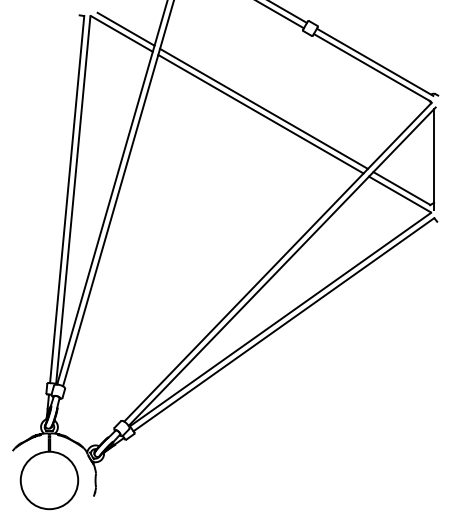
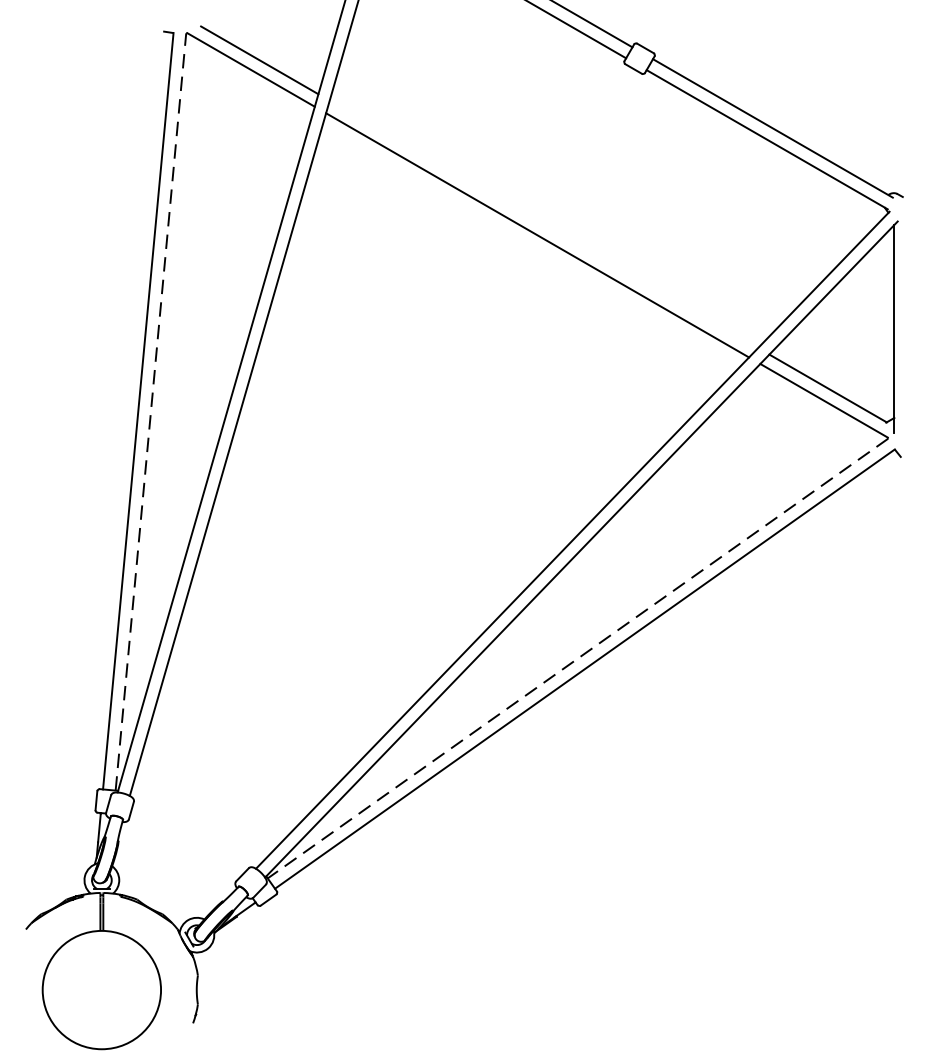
line: (263, 108) -> (542, 223), removed
line: (73, 199) -> (151, 411), solid -> dashed
line: (280, 319) -> (577, 658), solid -> dashed

